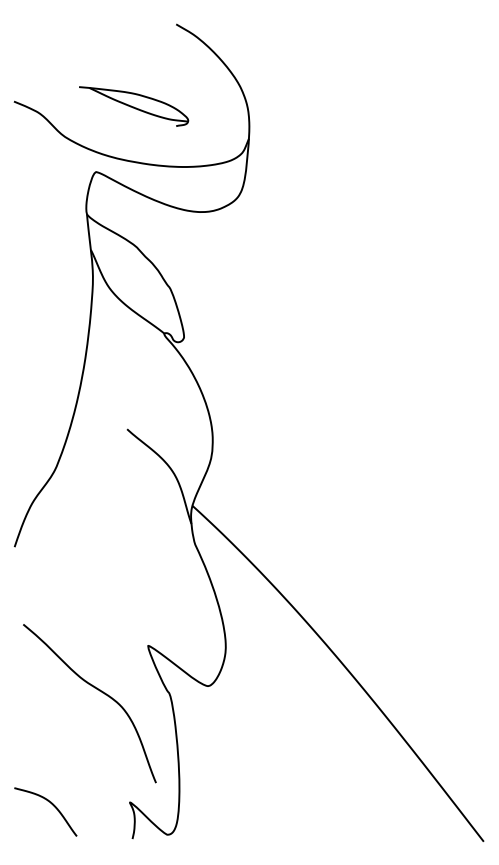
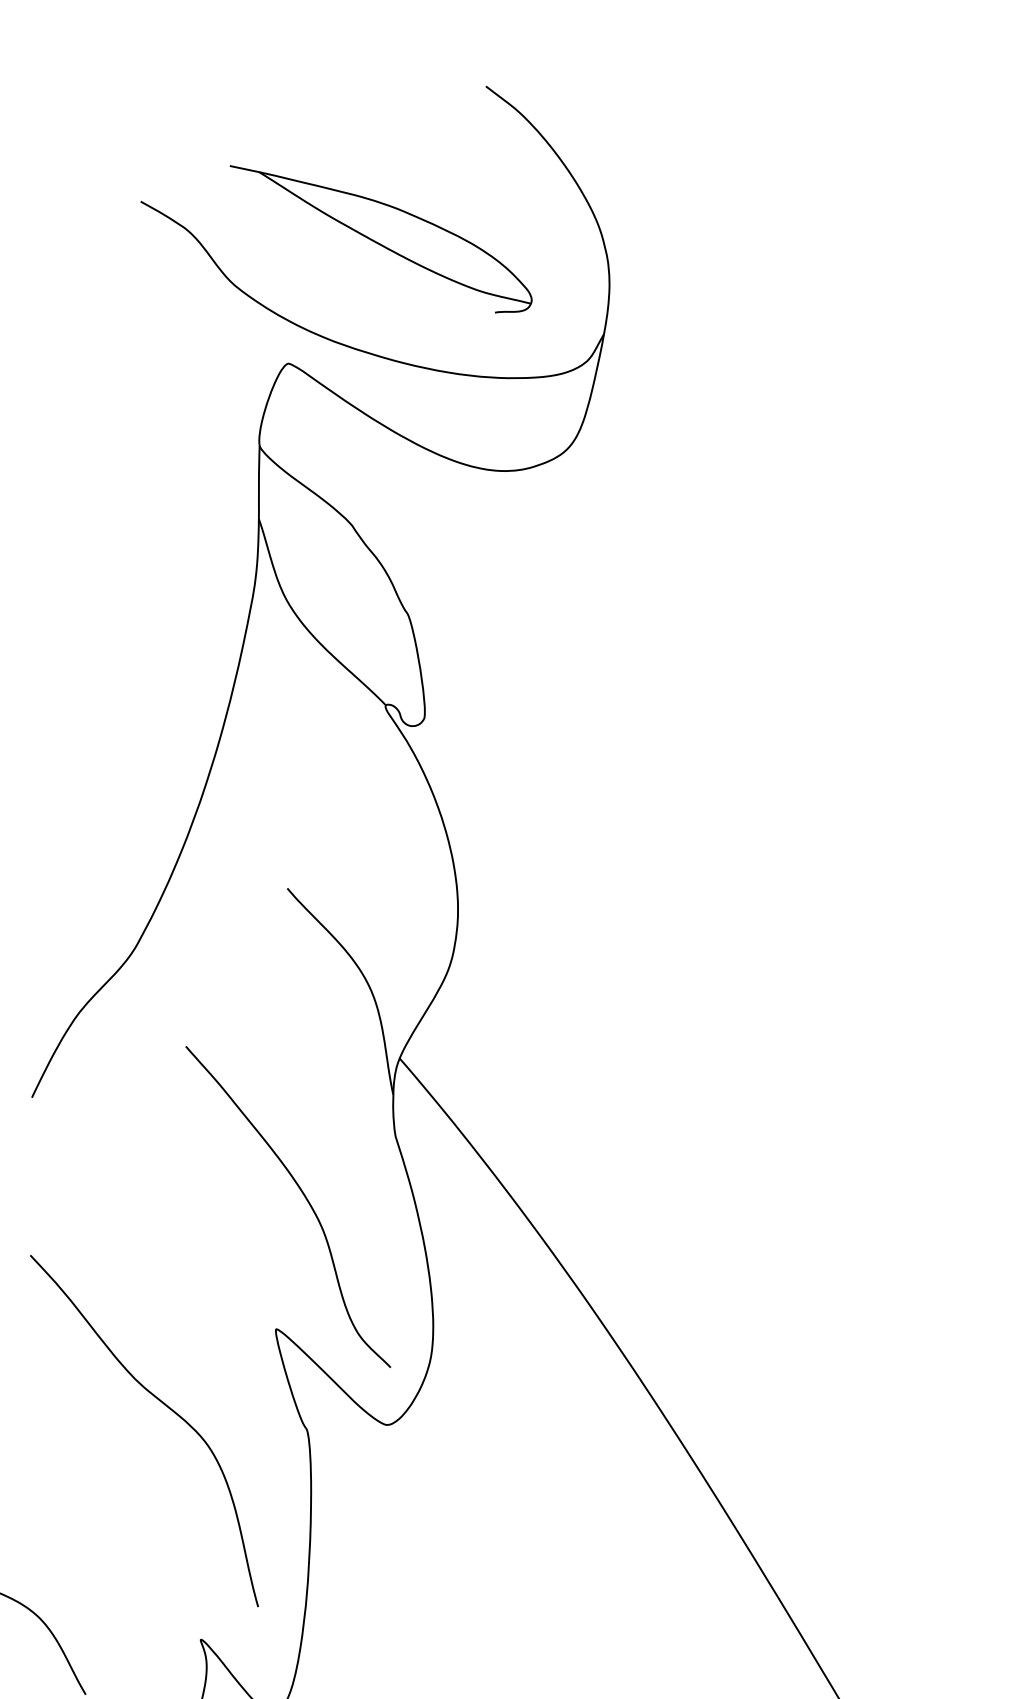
part: (133, 106) -> (379, 240), size x1.43
curve: (152, 578) -> (301, 1194), added

